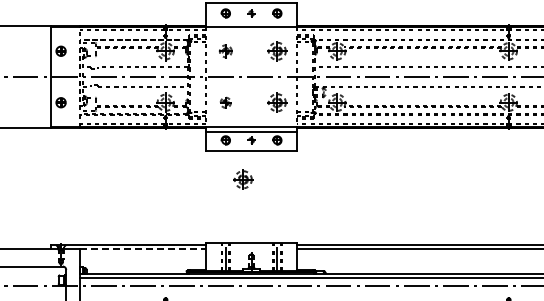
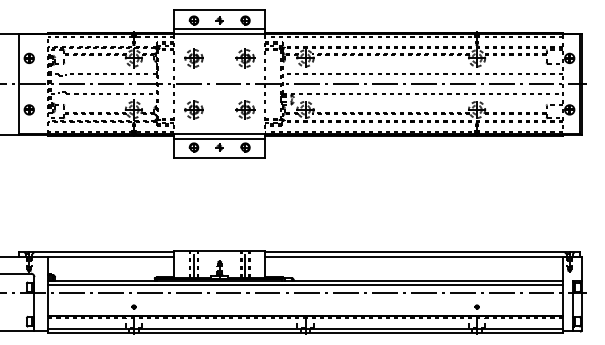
line: (251, 22) -> (219, 29), added
part: (225, 51) -> (193, 58), size x1.43
part: (225, 102) -> (193, 109), size x1.67
part: (243, 179) -> (211, 186), removed
line: (143, 249) -> (111, 256), dashed -> solid

